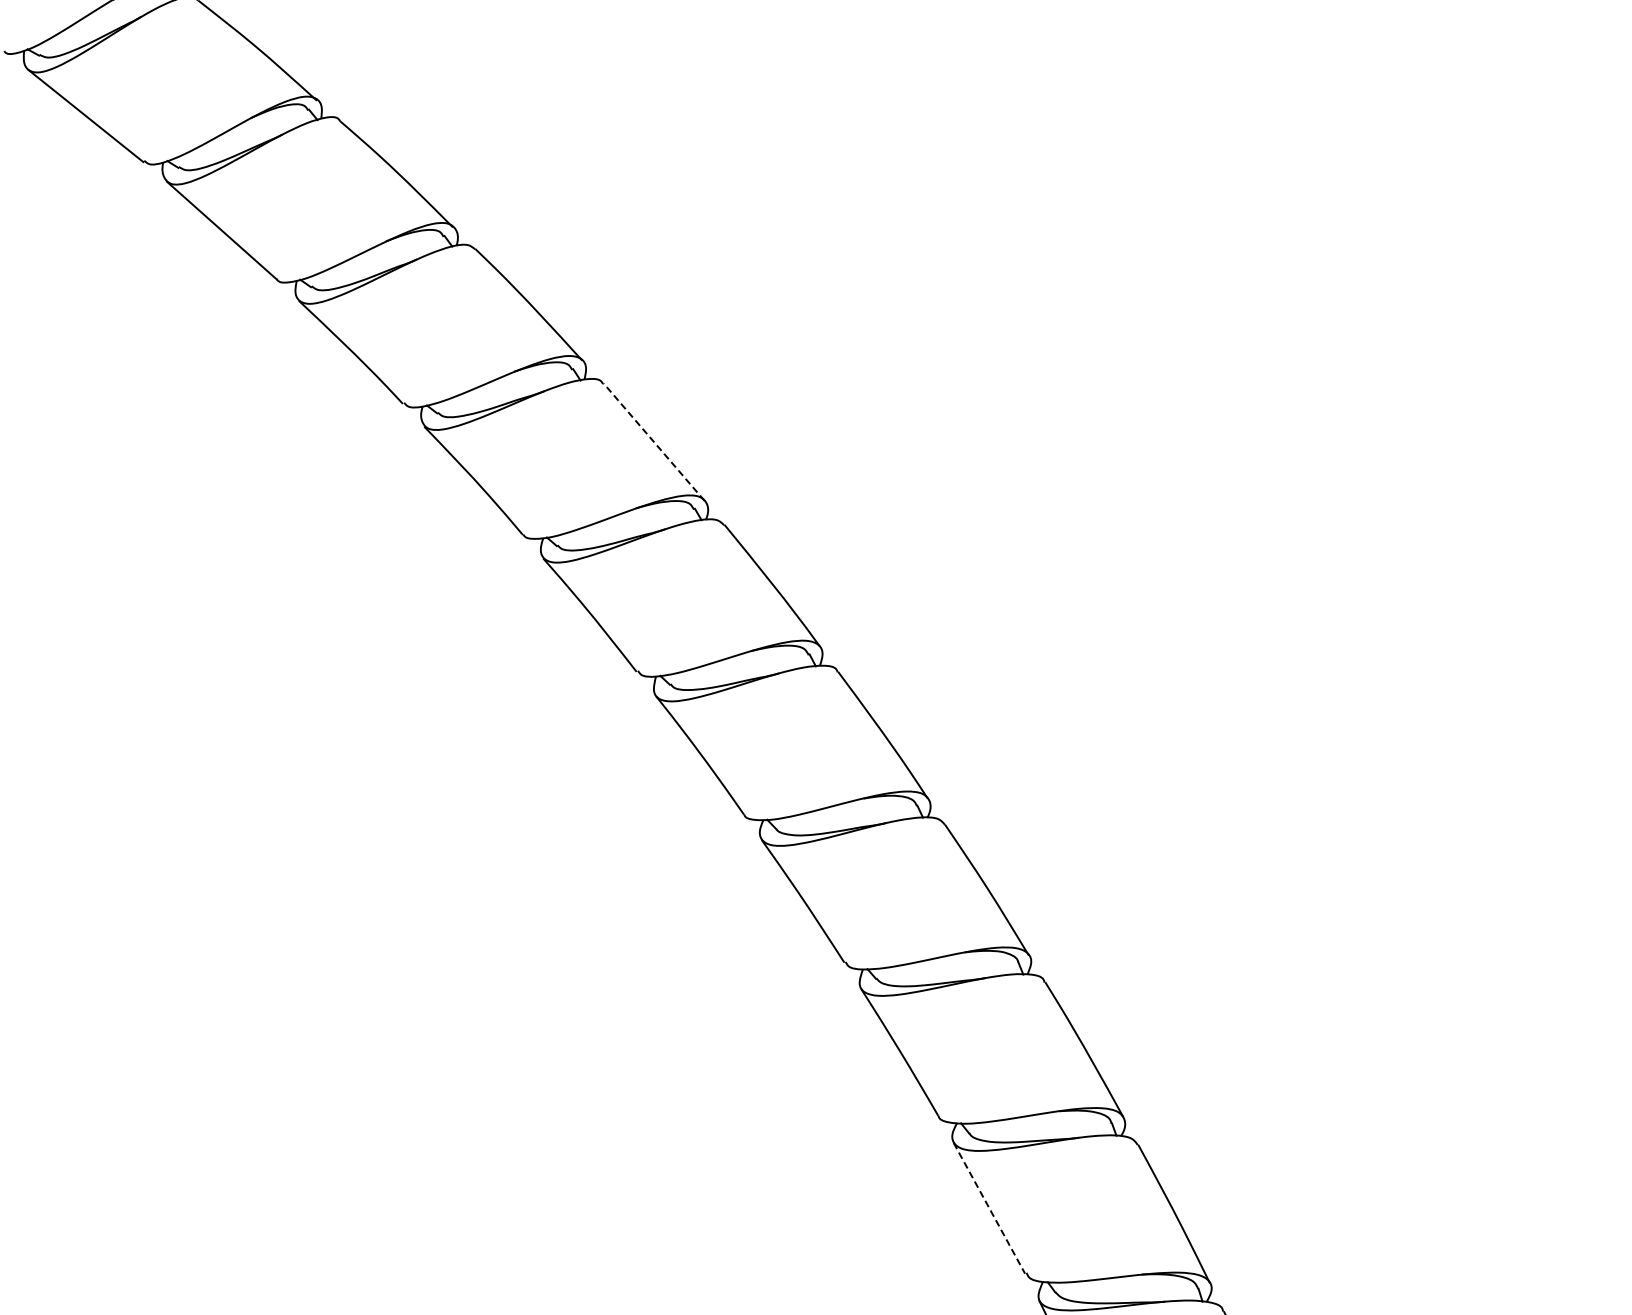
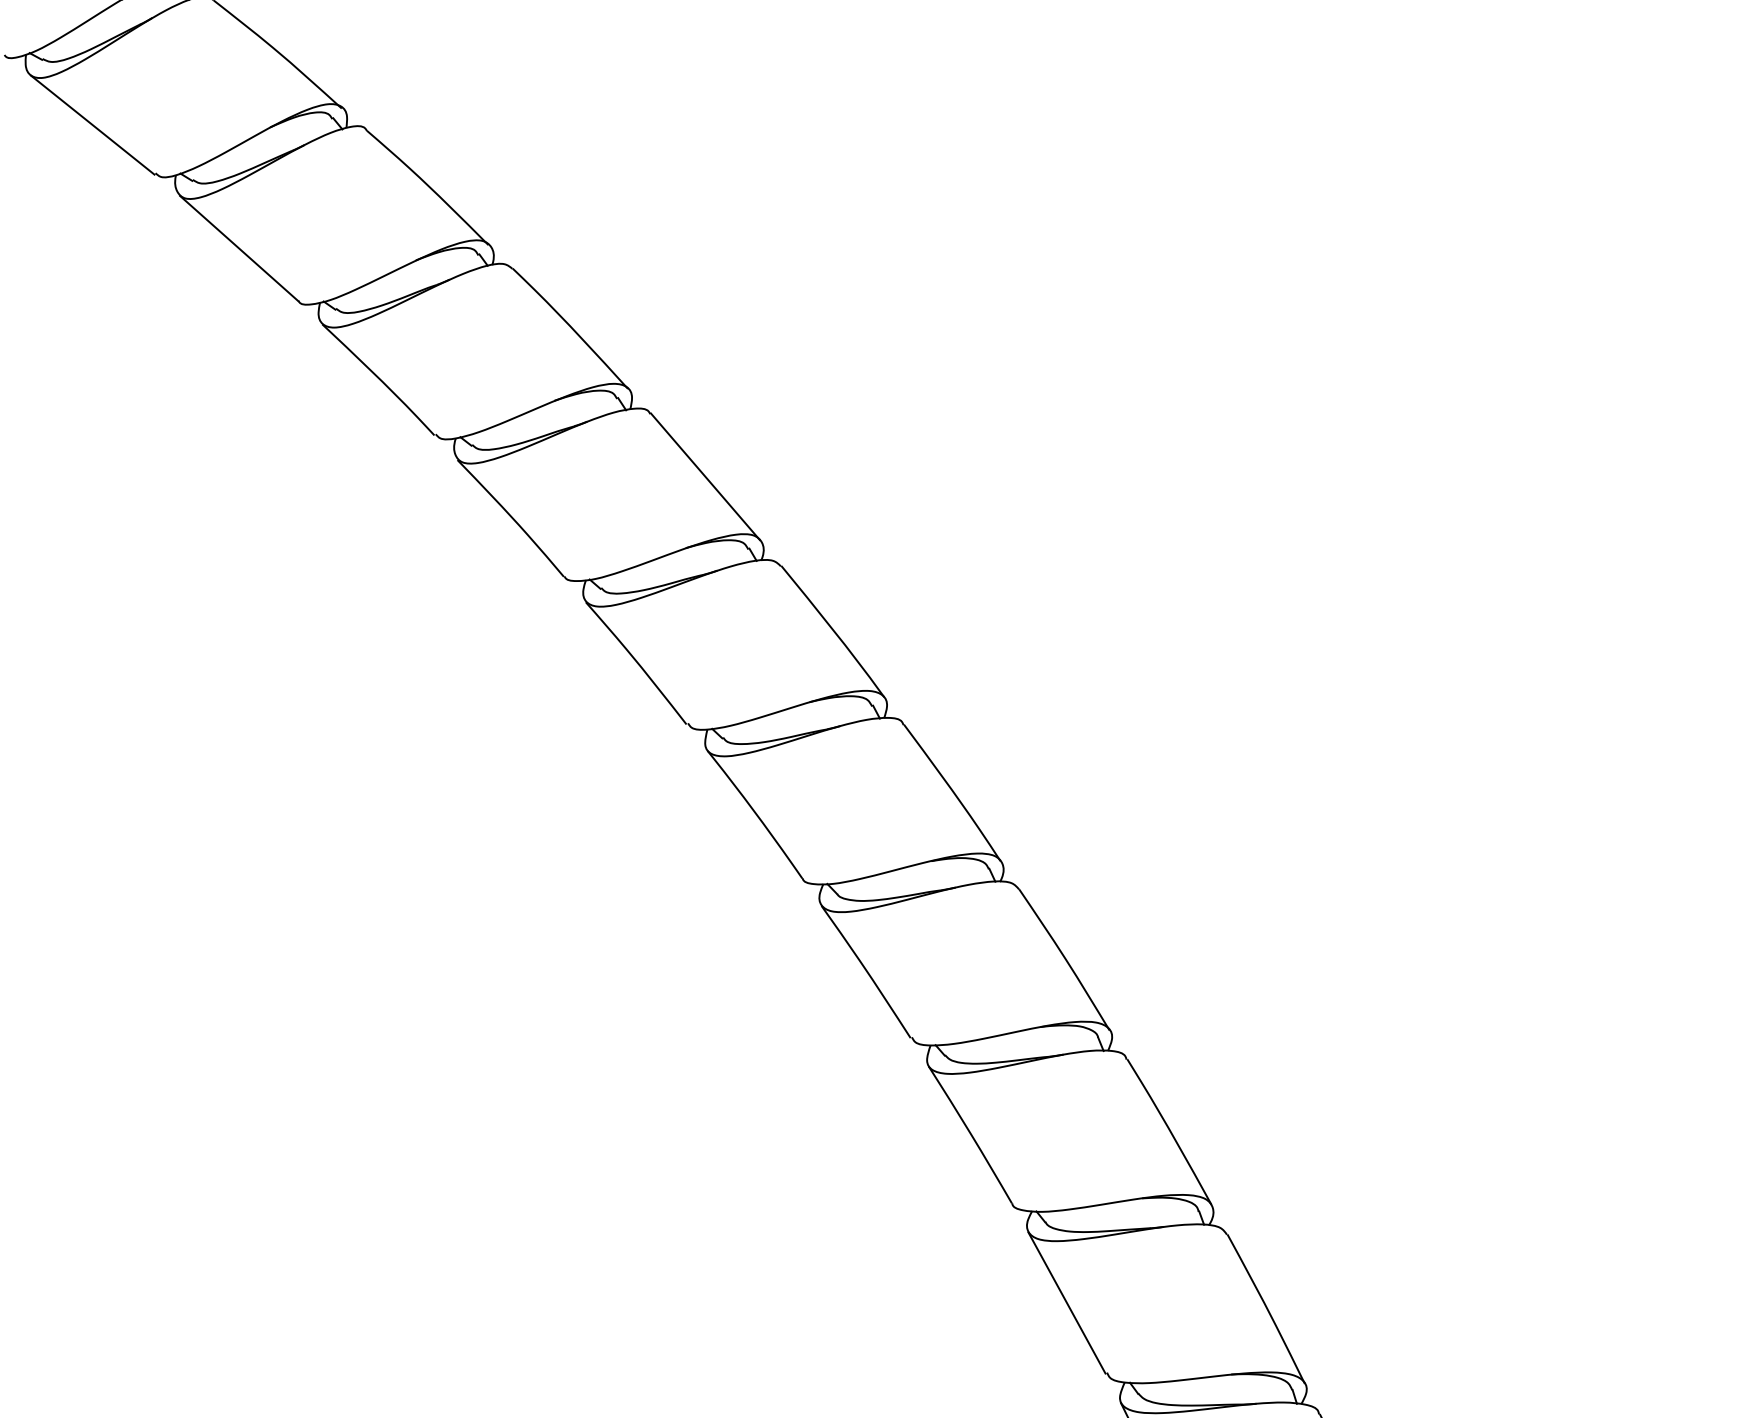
line: (653, 441) -> (704, 476), dashed -> solid
line: (989, 1208) -> (1067, 1303), dashed -> solid

